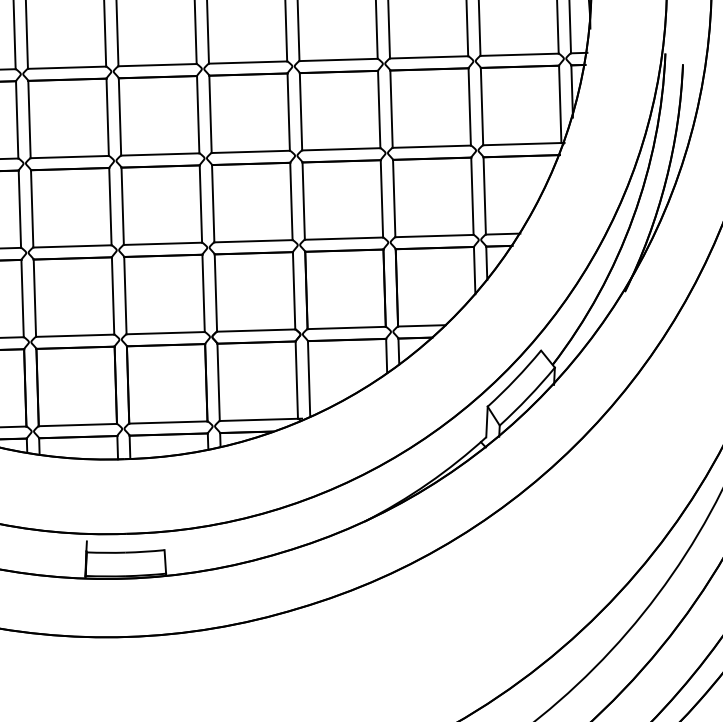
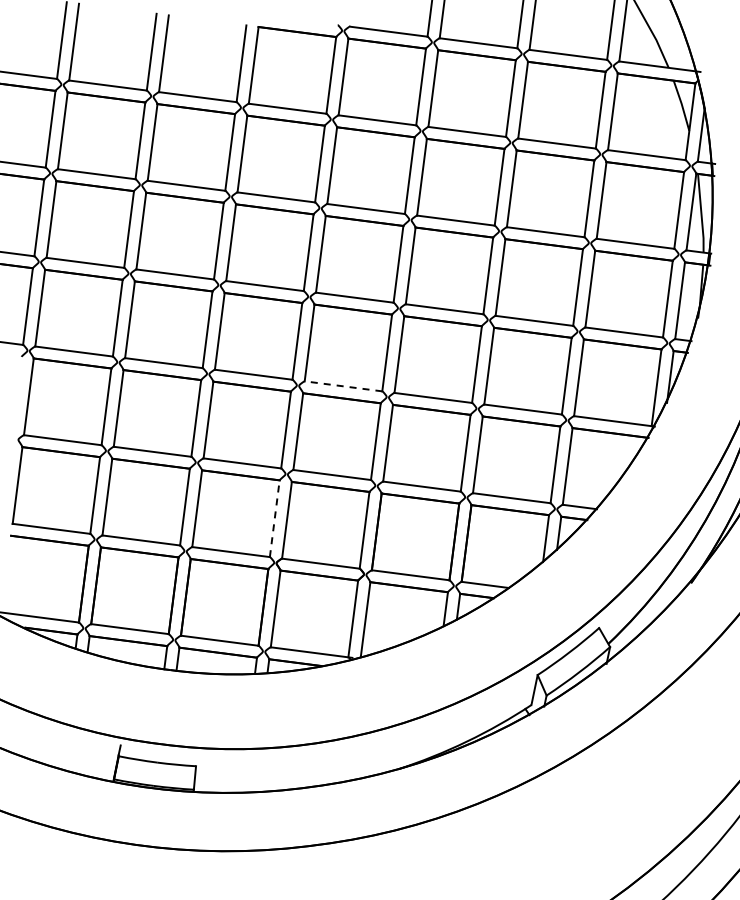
line: (250, 152) -> (343, 386), solid -> dashed
line: (203, 293) -> (274, 518), solid -> dashed

